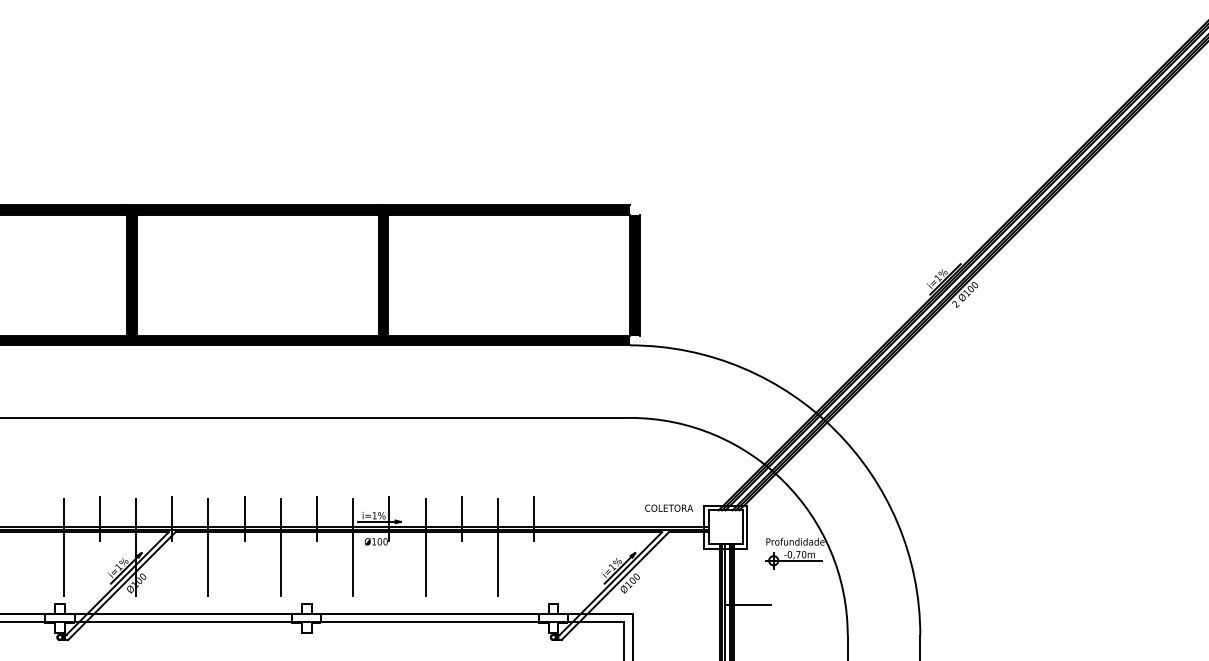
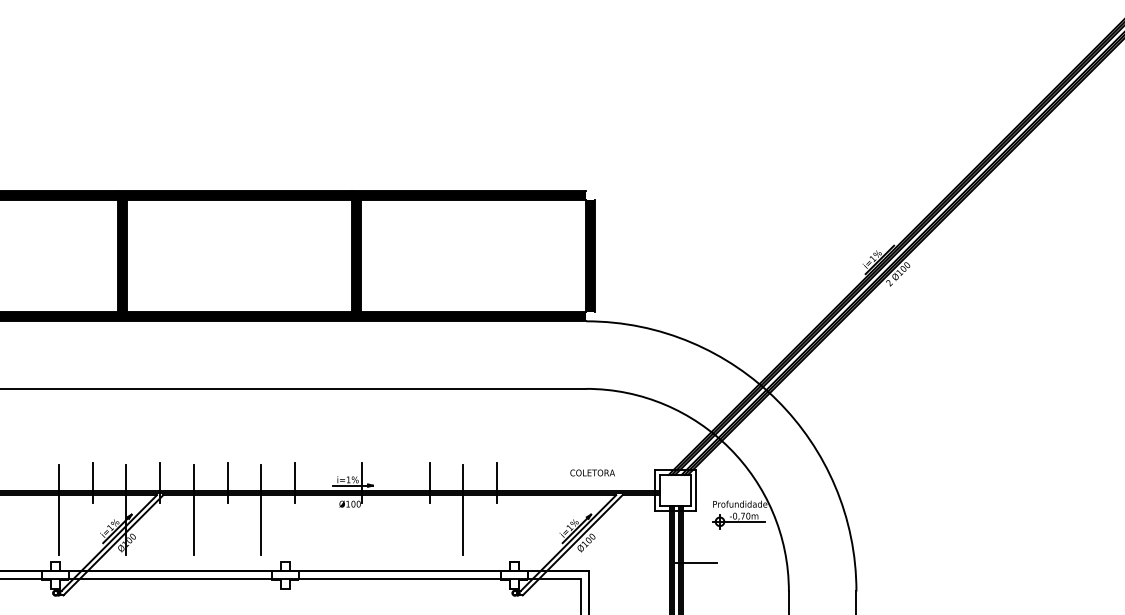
text: (668, 507) -> (592, 472), moved
line: (353, 547) -> (328, 509), removed
line: (426, 547) -> (396, 509), removed

